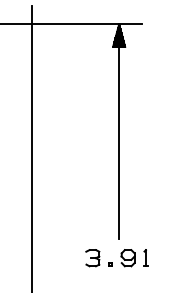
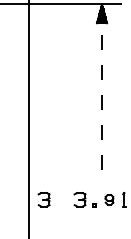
line: (119, 132) -> (102, 94), solid -> dashed
part: (49, 258) -> (43, 200), added
part: (127, 258) -> (108, 200), size x0.7

